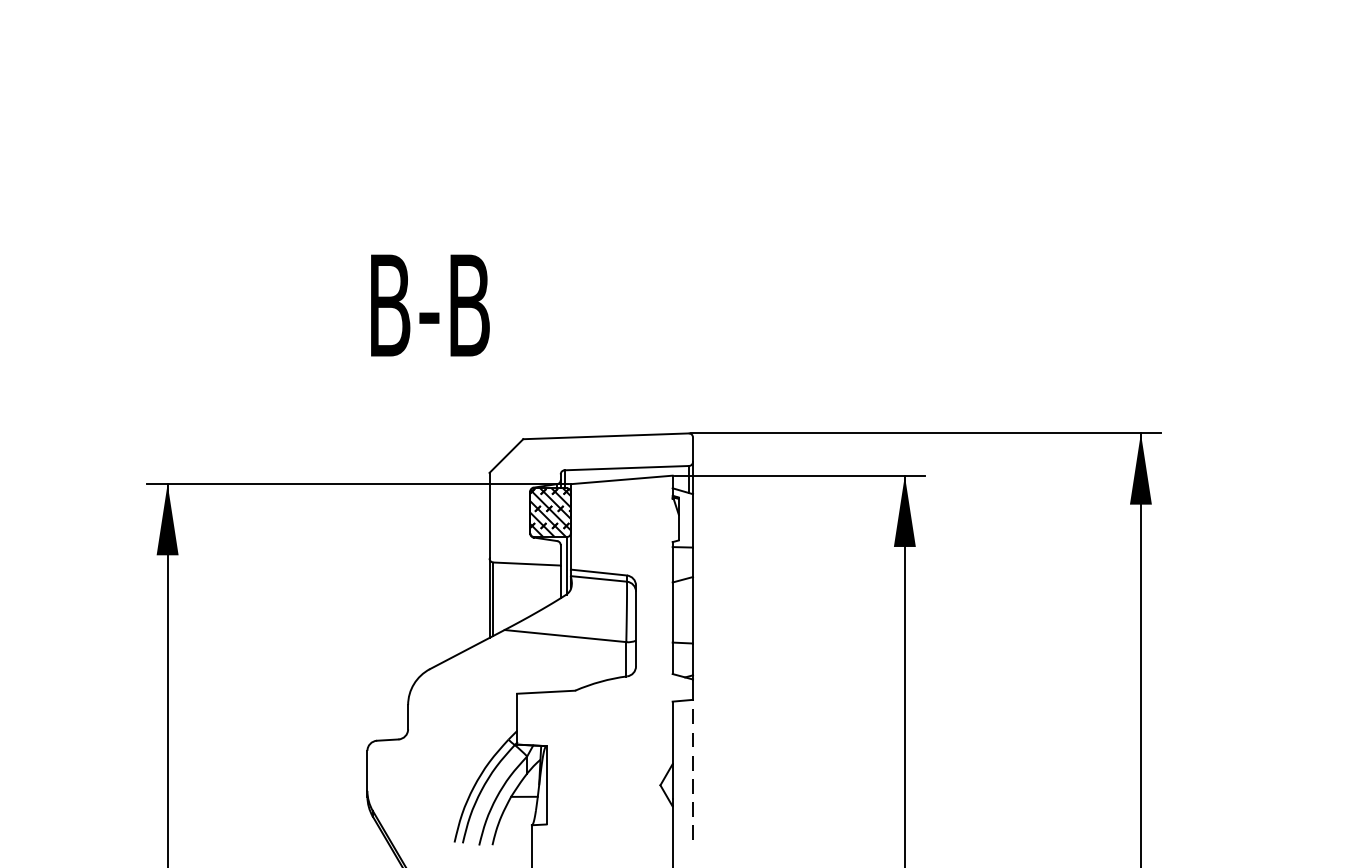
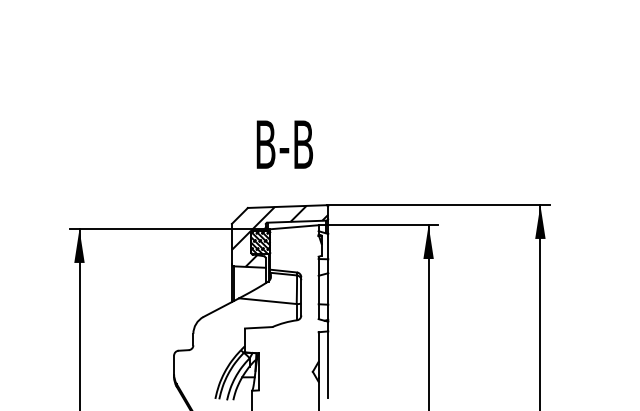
text: (429, 305) -> (284, 144), moved
hatch: (589, 497) -> (279, 235), added
line: (693, 769) -> (328, 364), dashed -> solid

